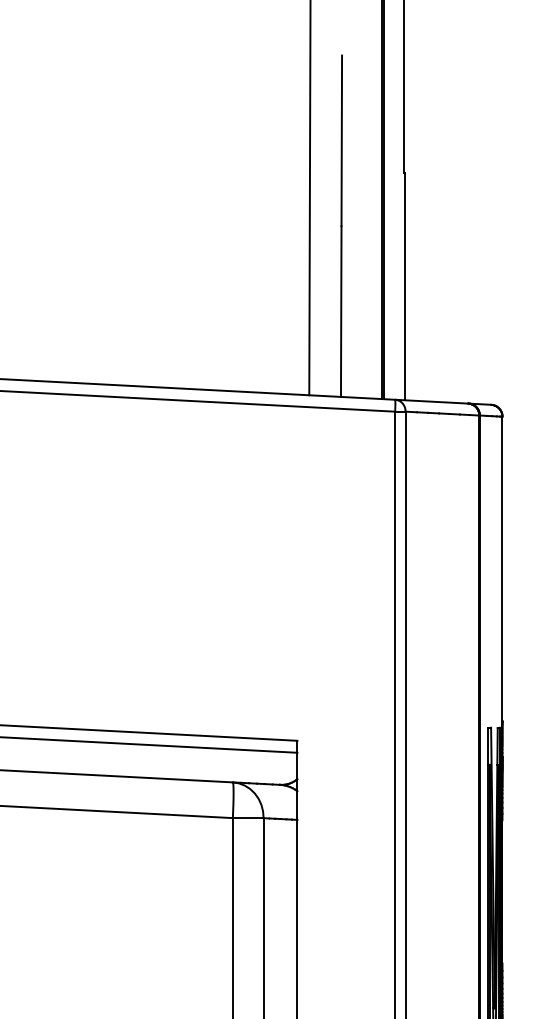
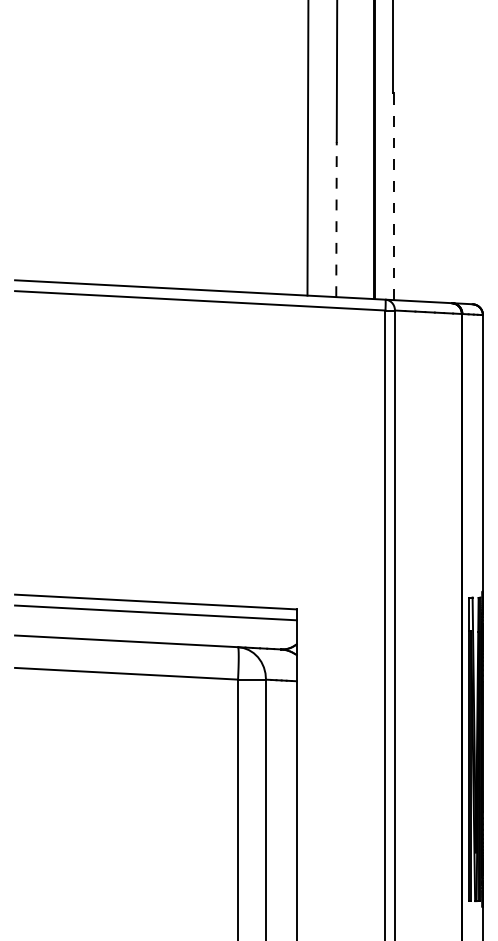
line: (405, 286) -> (394, 196), solid -> dashed
line: (341, 311) -> (336, 219), solid -> dashed

